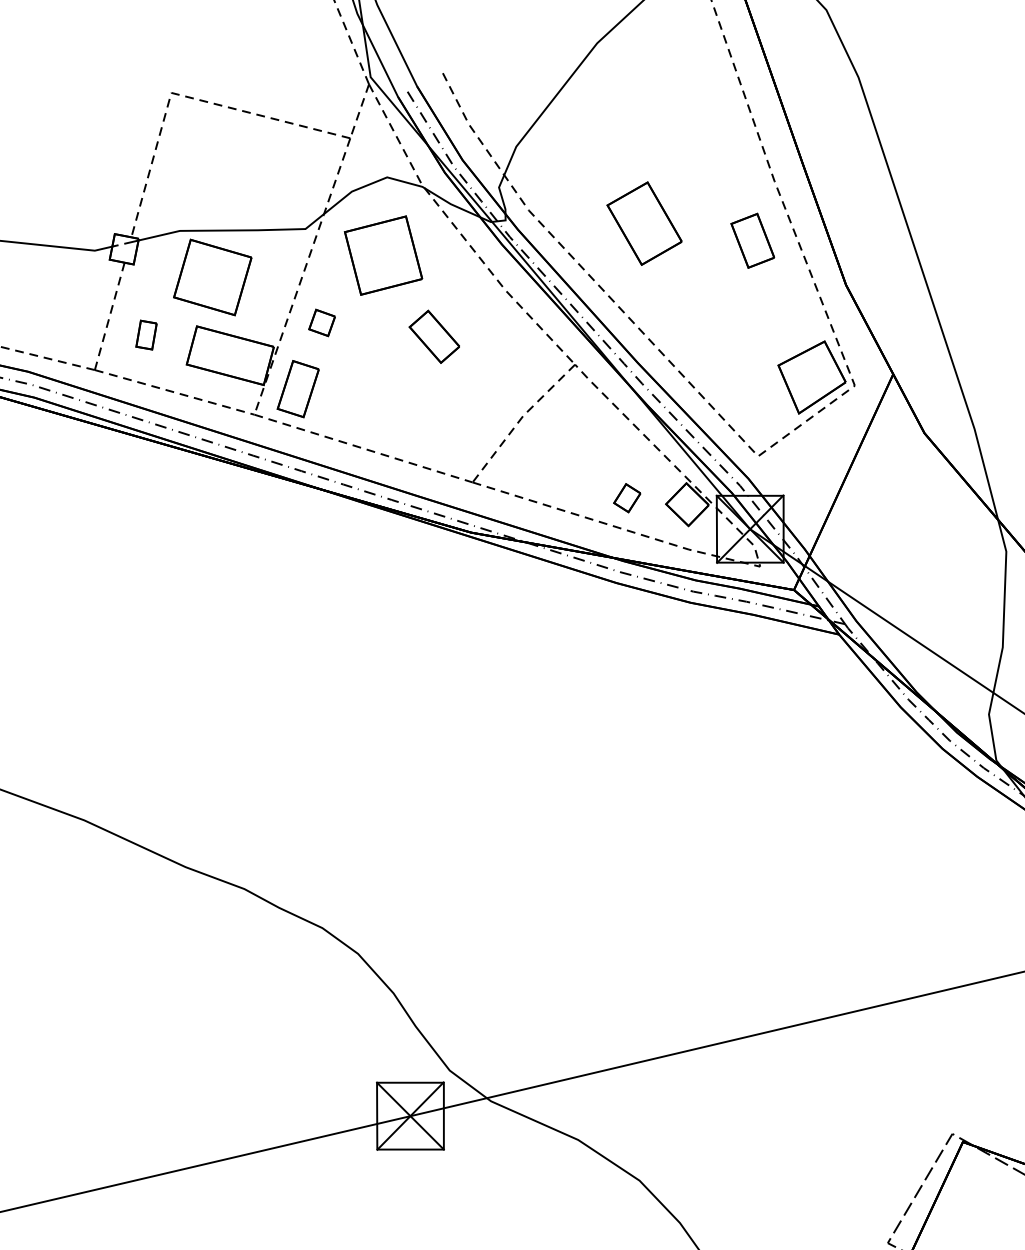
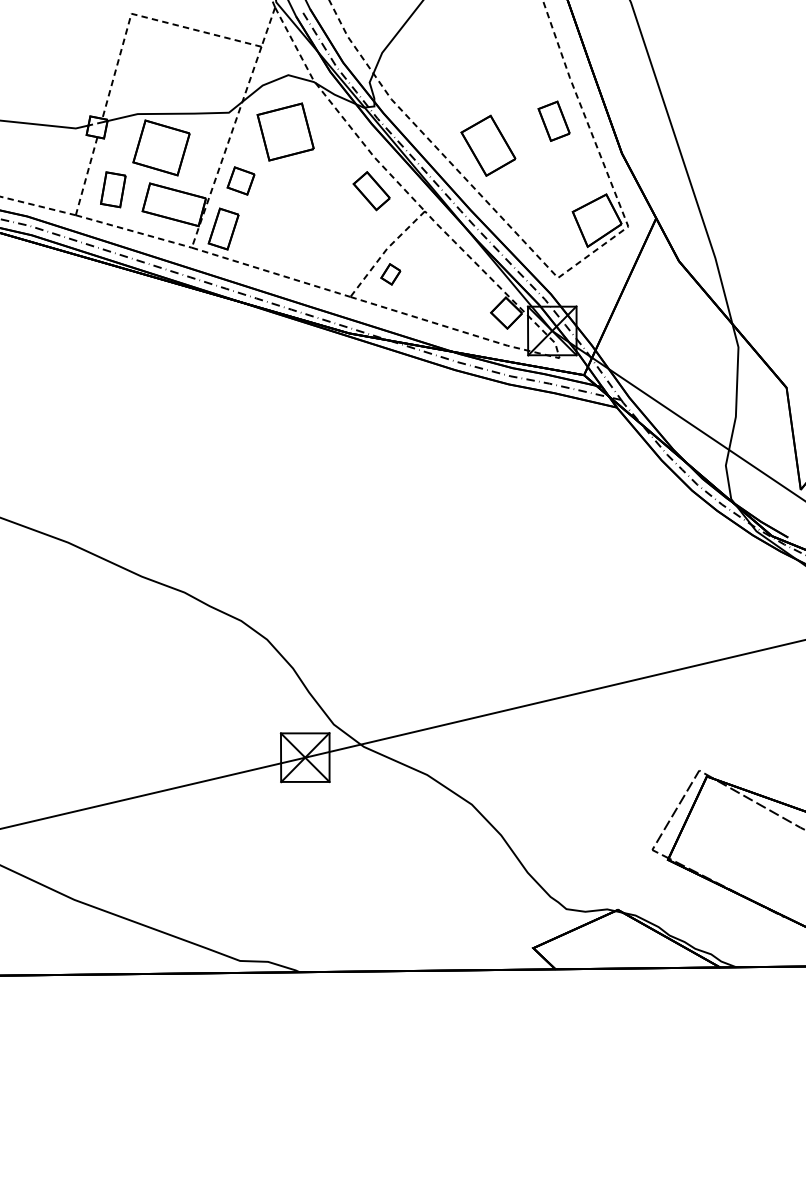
part: (644, 223) -> (488, 145), moved
part: (321, 322) -> (240, 180), size x1.43
part: (146, 334) -> (113, 189), size x1.67
part: (434, 337) -> (371, 191), moved
part: (626, 498) -> (390, 274), moved

